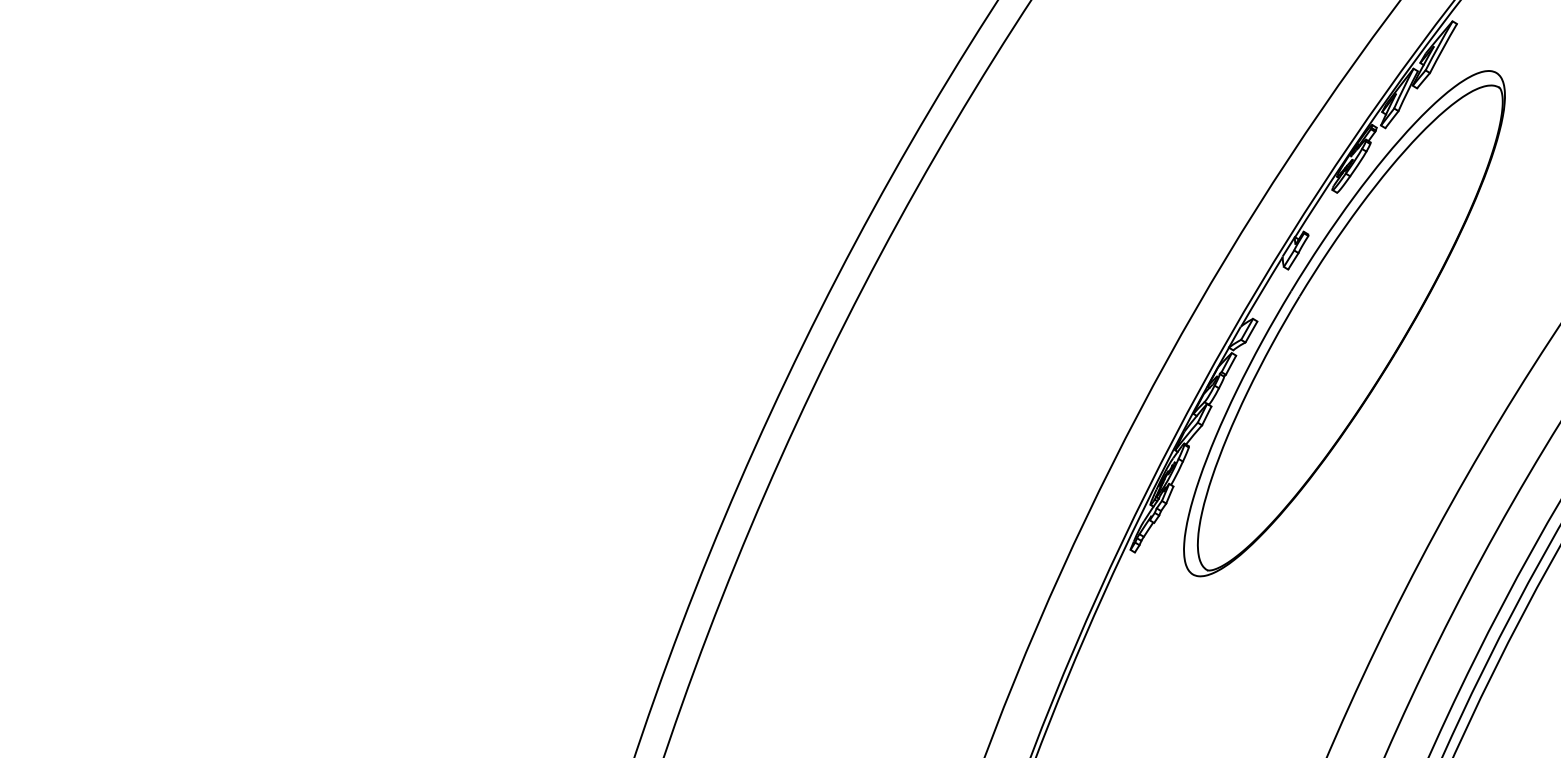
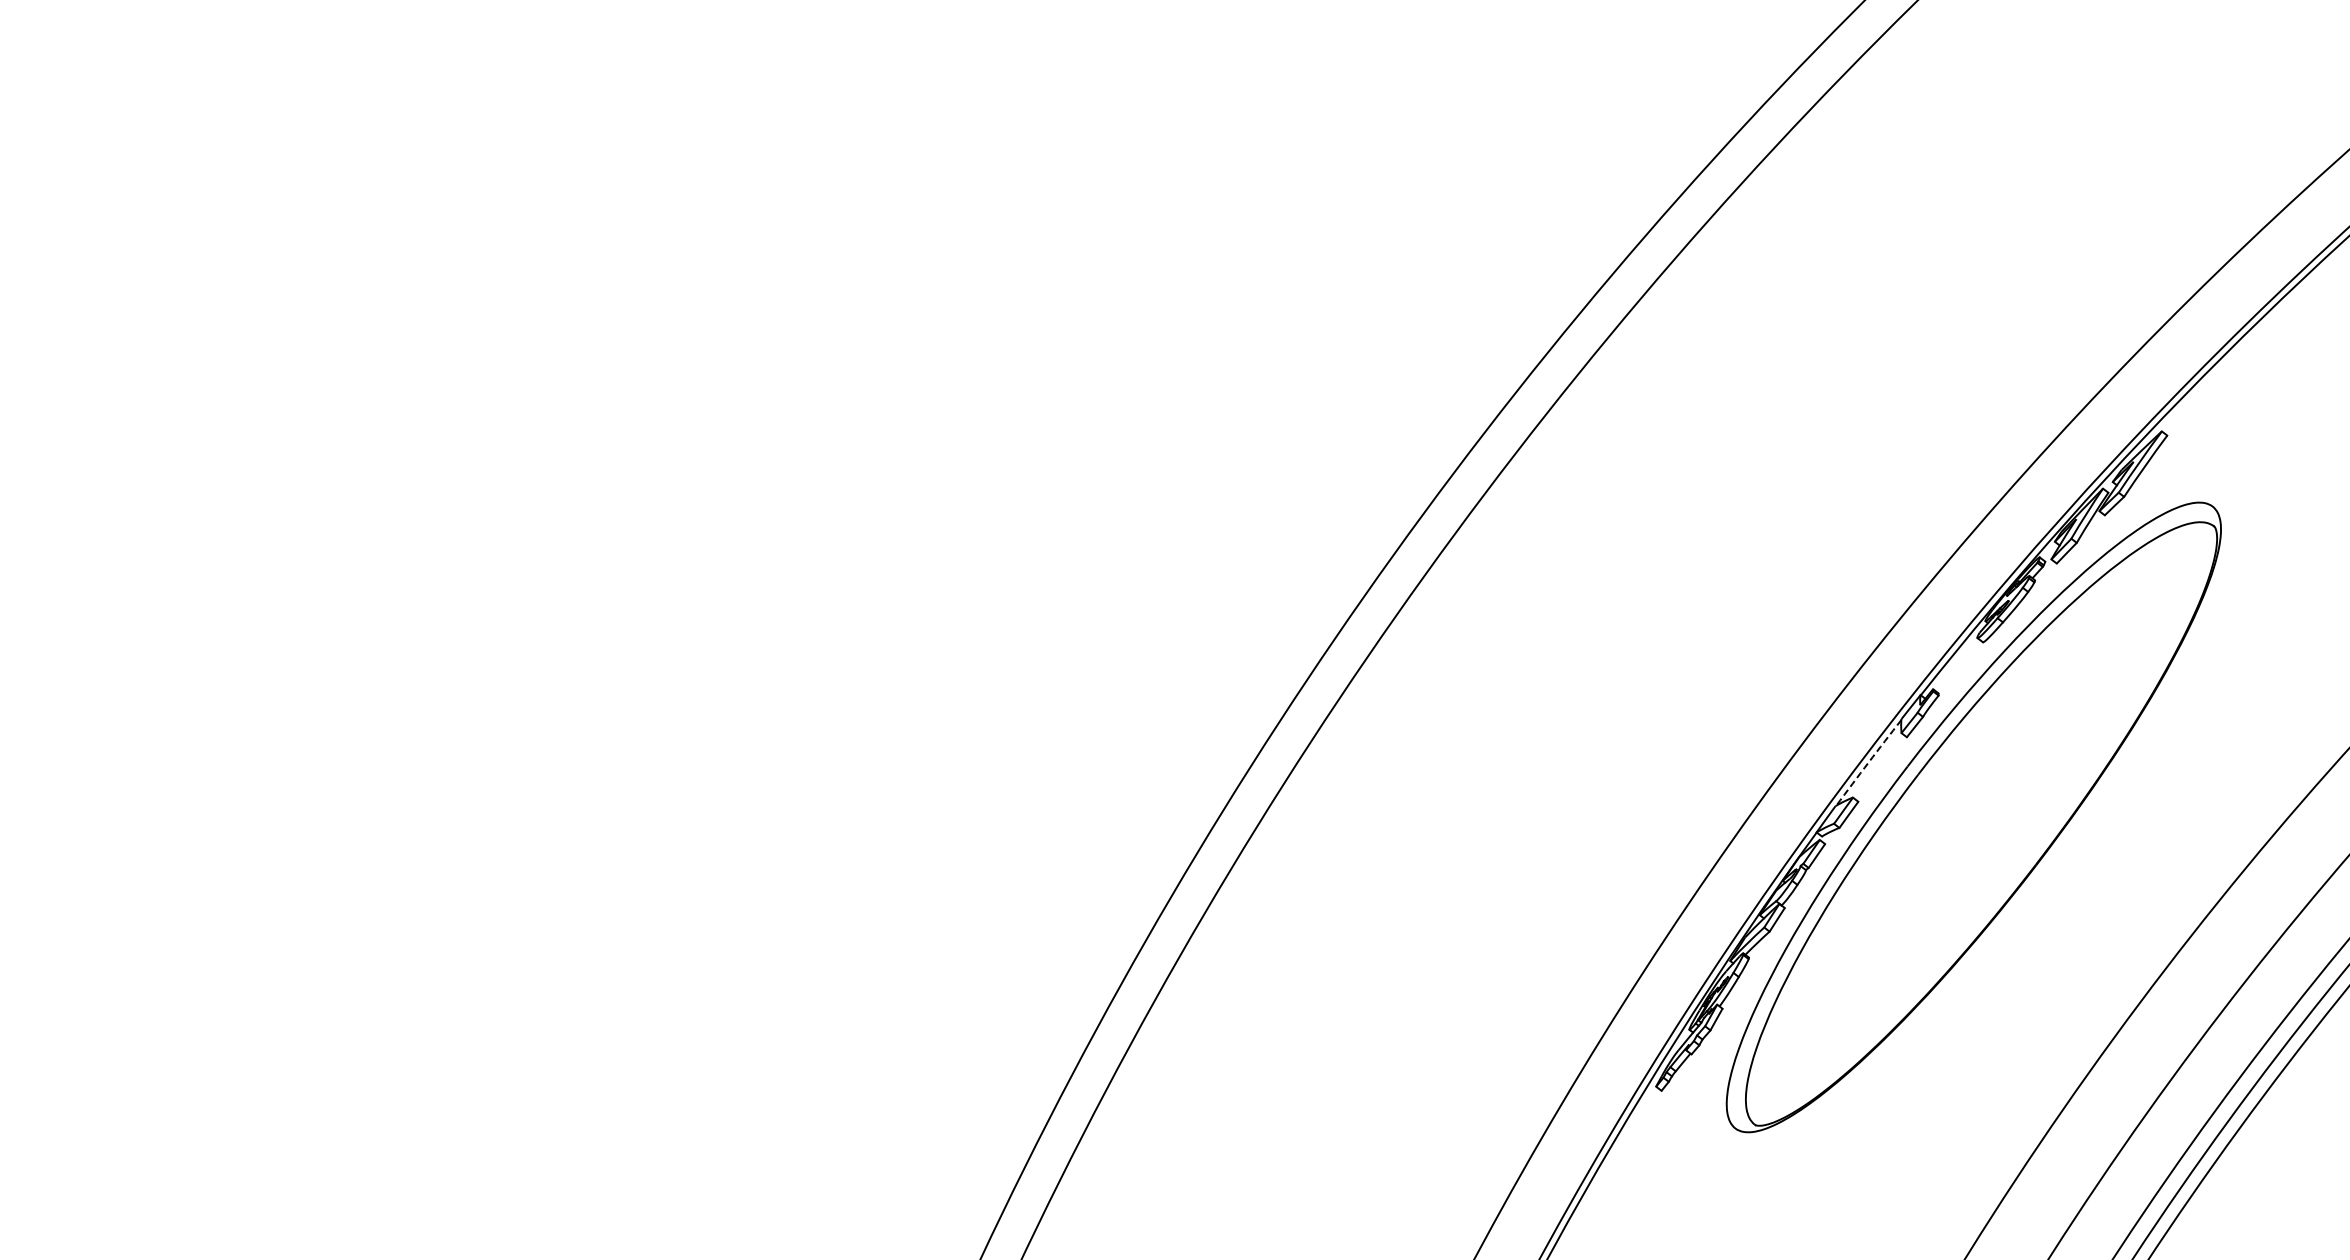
arc: (1261, 291) -> (1868, 762), solid -> dashed

